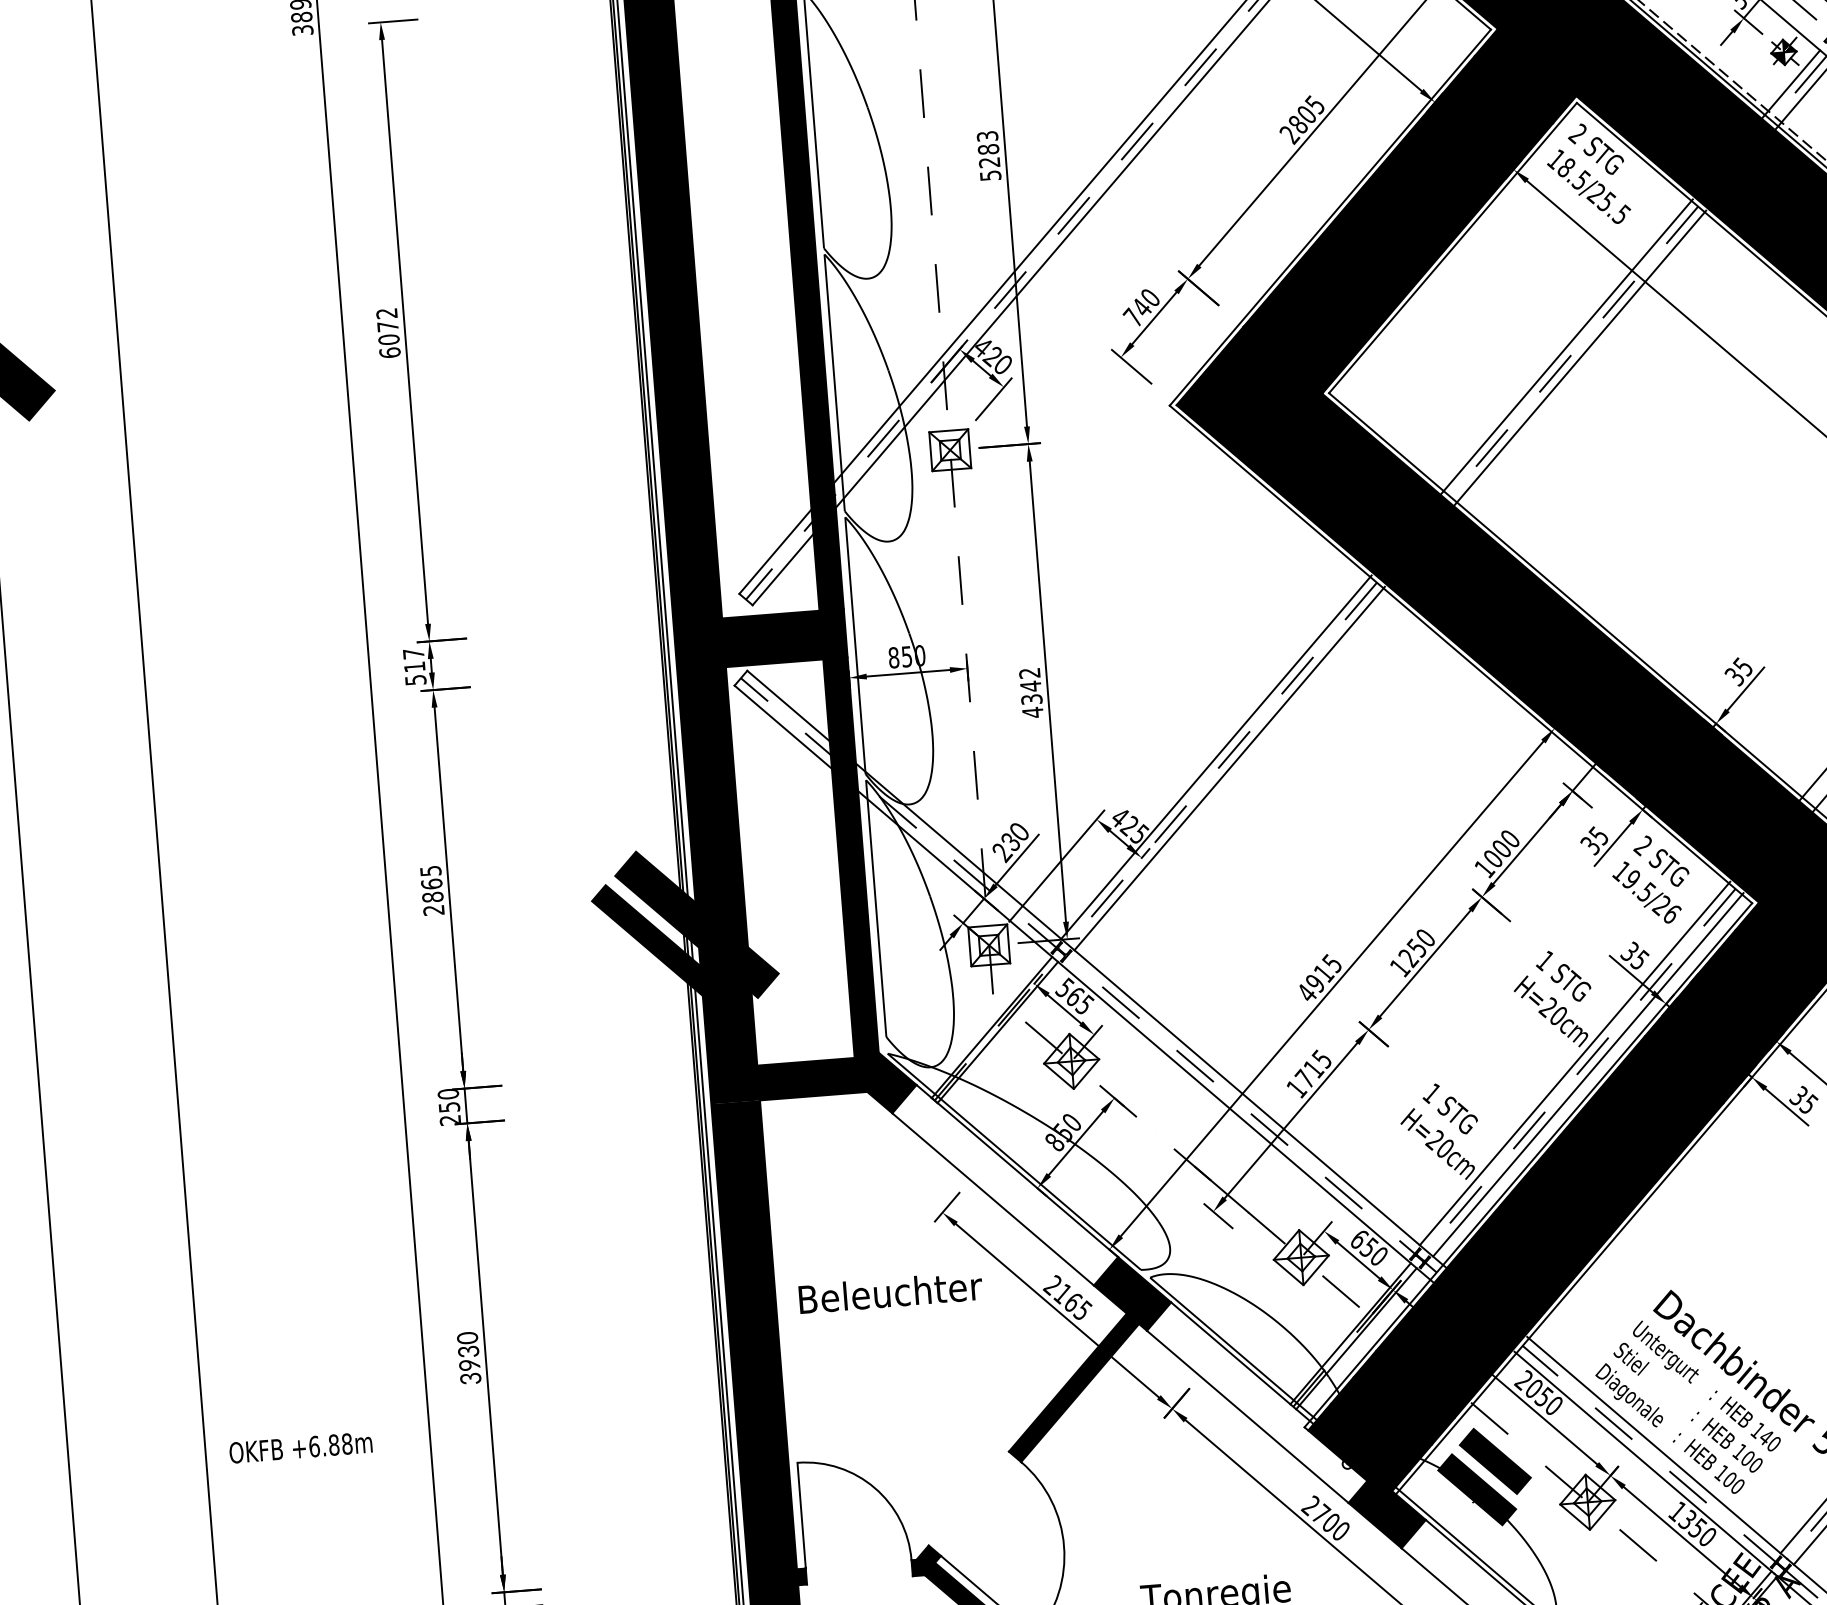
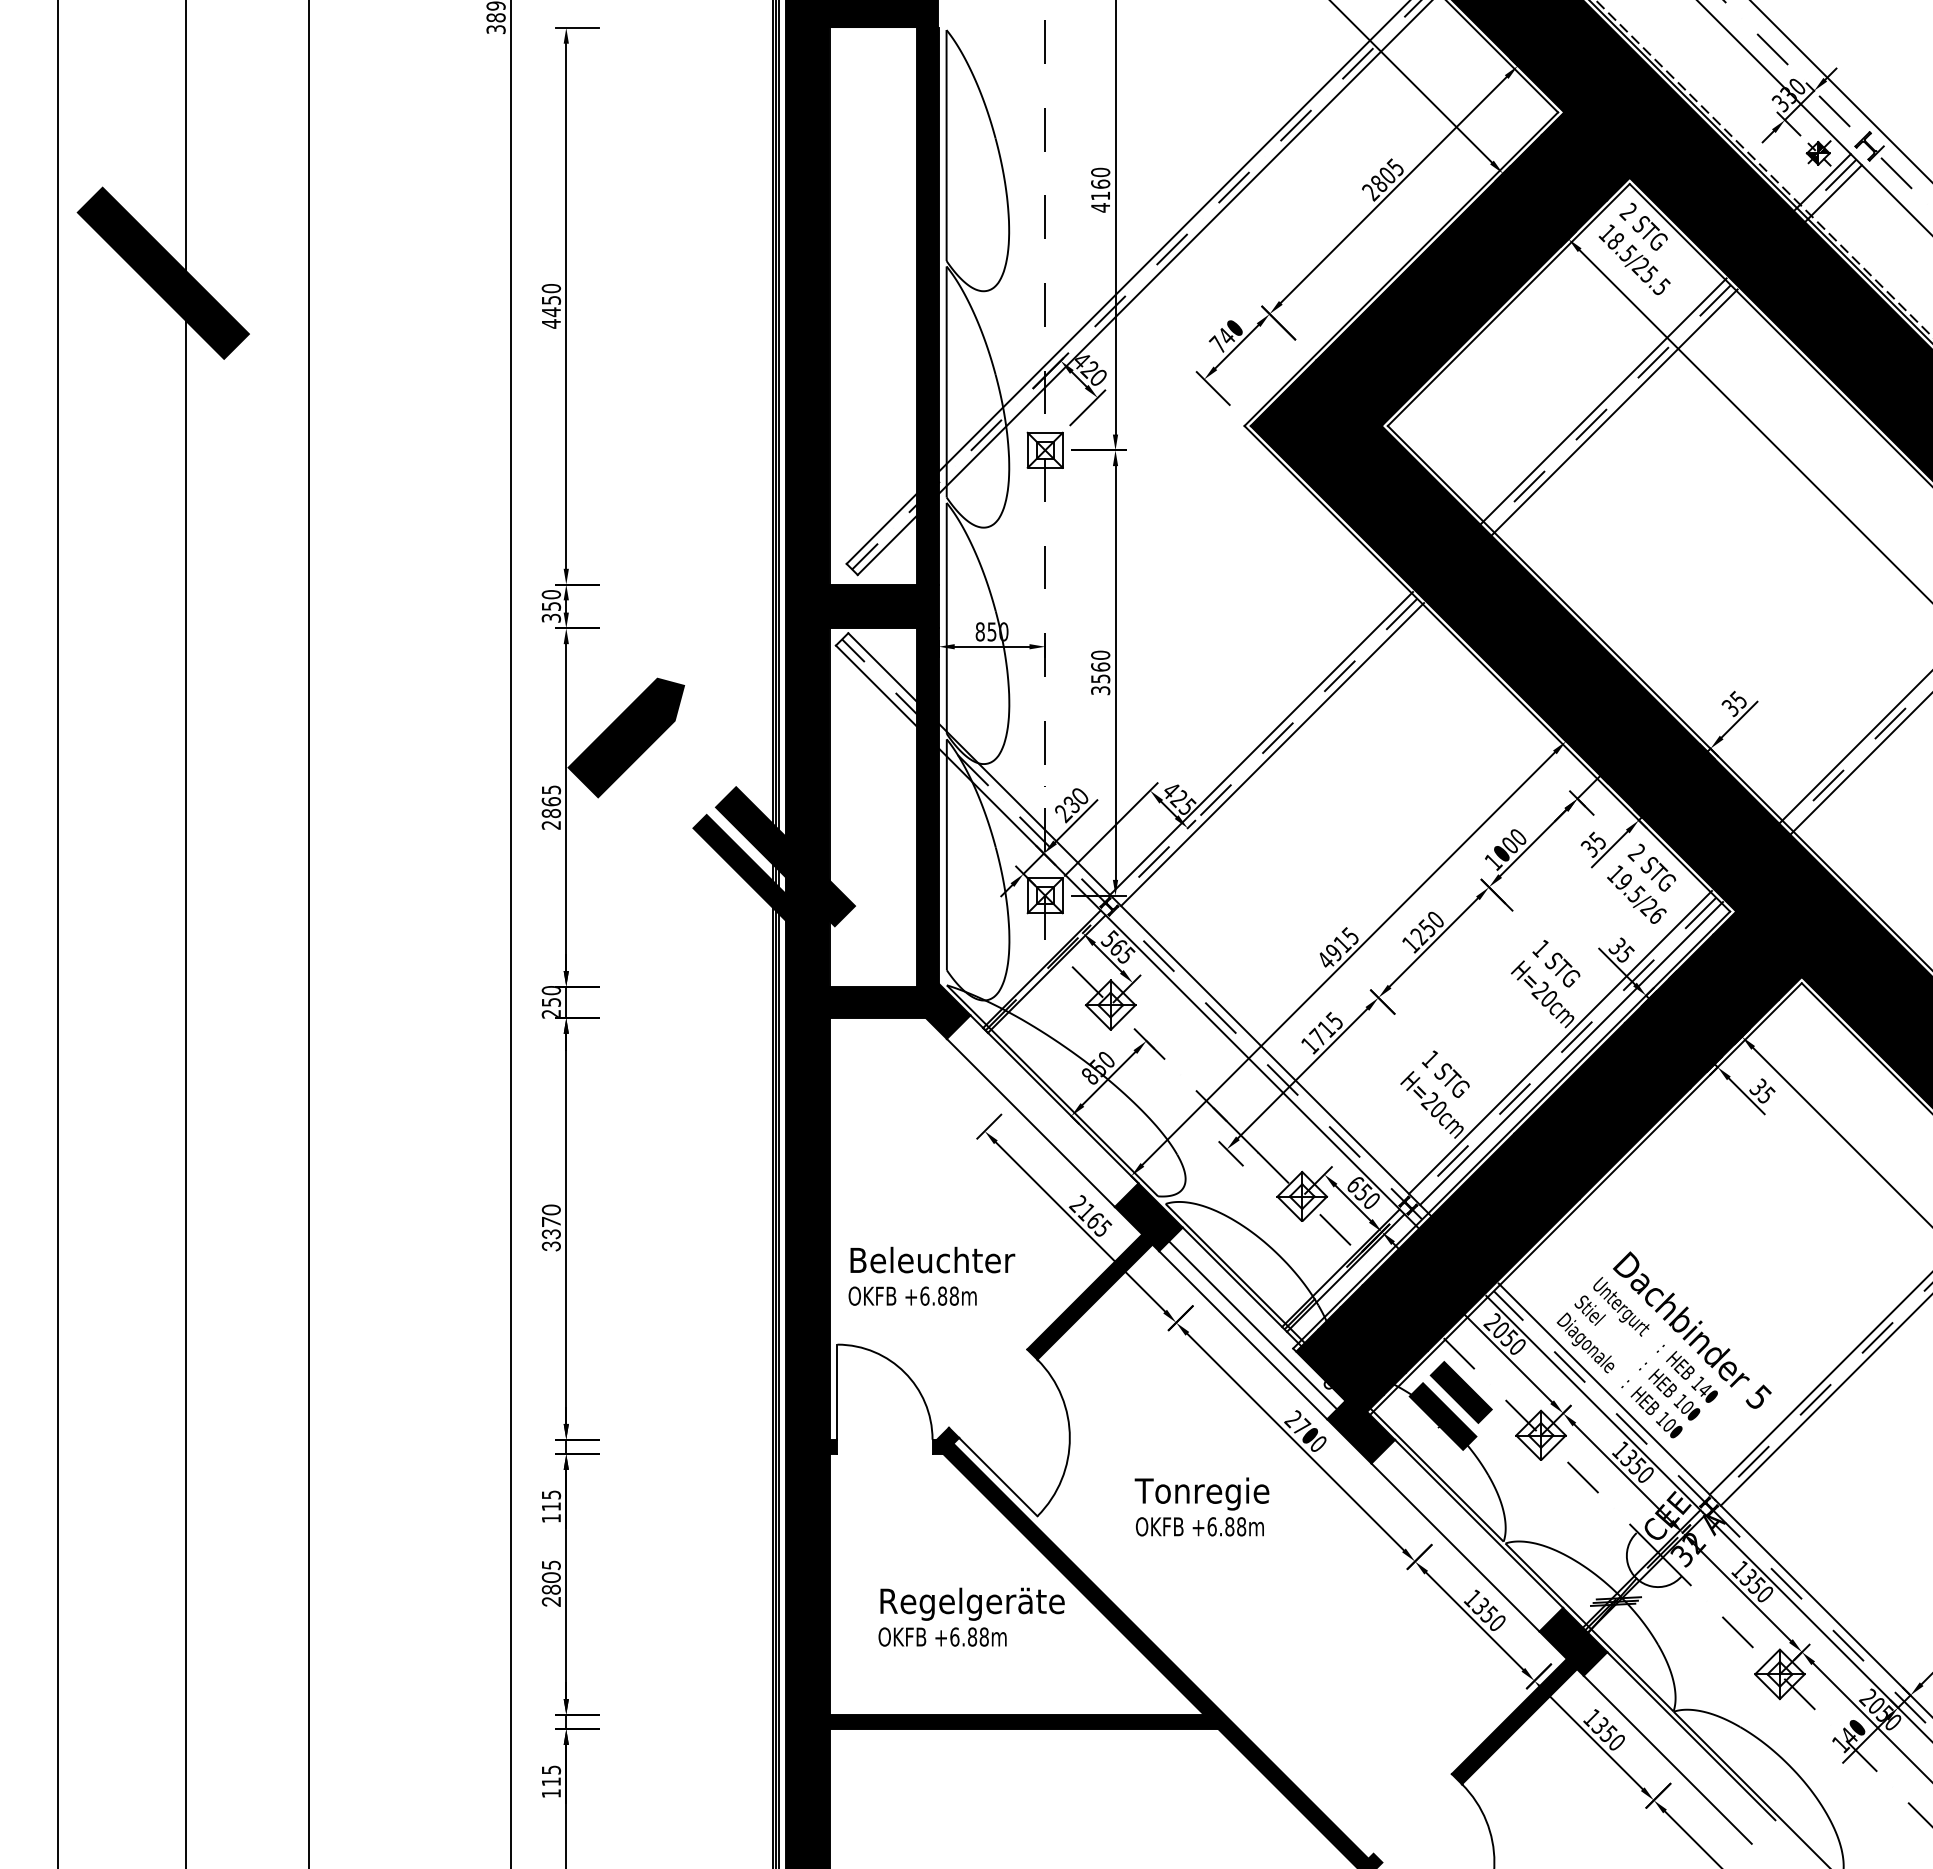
text: (988, 155) -> (1100, 189), 5283 -> 4160
text: (388, 333) -> (551, 306), 6072 -> 4450
text: (414, 667) -> (551, 606), 517 -> 350
text: (1031, 692) -> (1100, 672), 4342 -> 3560
fill: (509, 806) -> (626, 737), added
text: (890, 1292) -> (932, 1259), moved
text: (468, 1357) -> (550, 1227), 3930 -> 3370
line: (1258, 1405) -> (1253, 1325), added
text: (300, 1446) -> (912, 1295), moved

